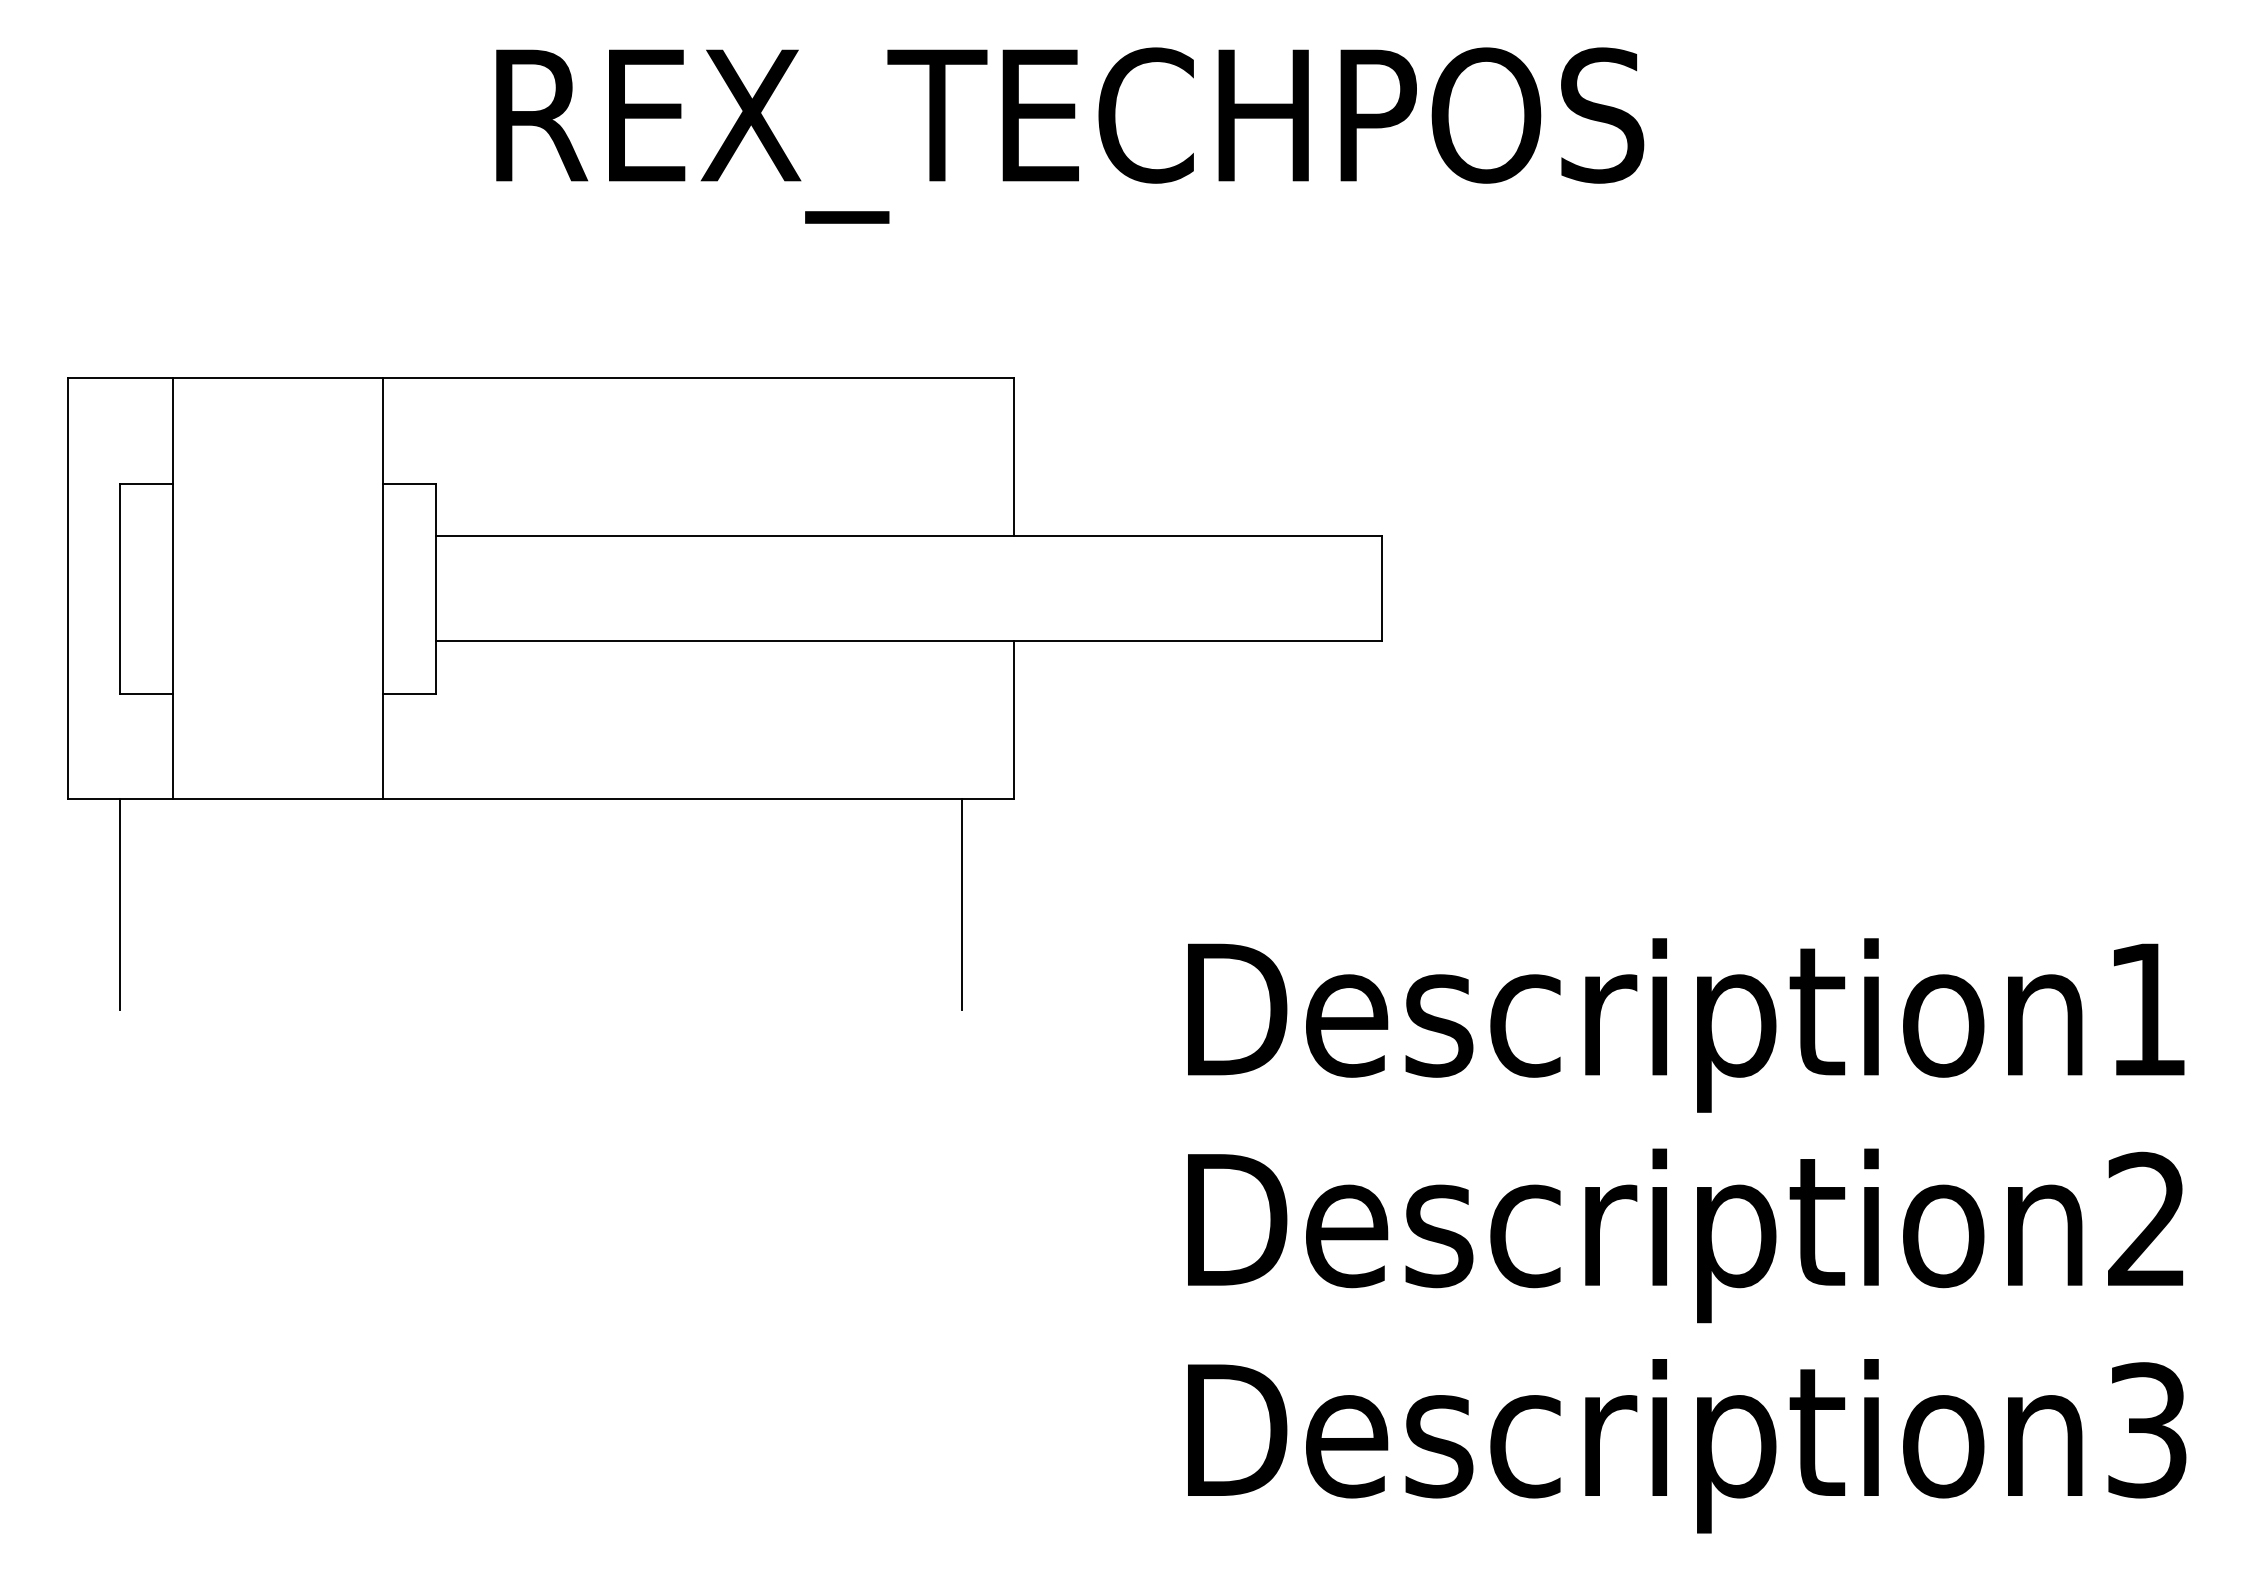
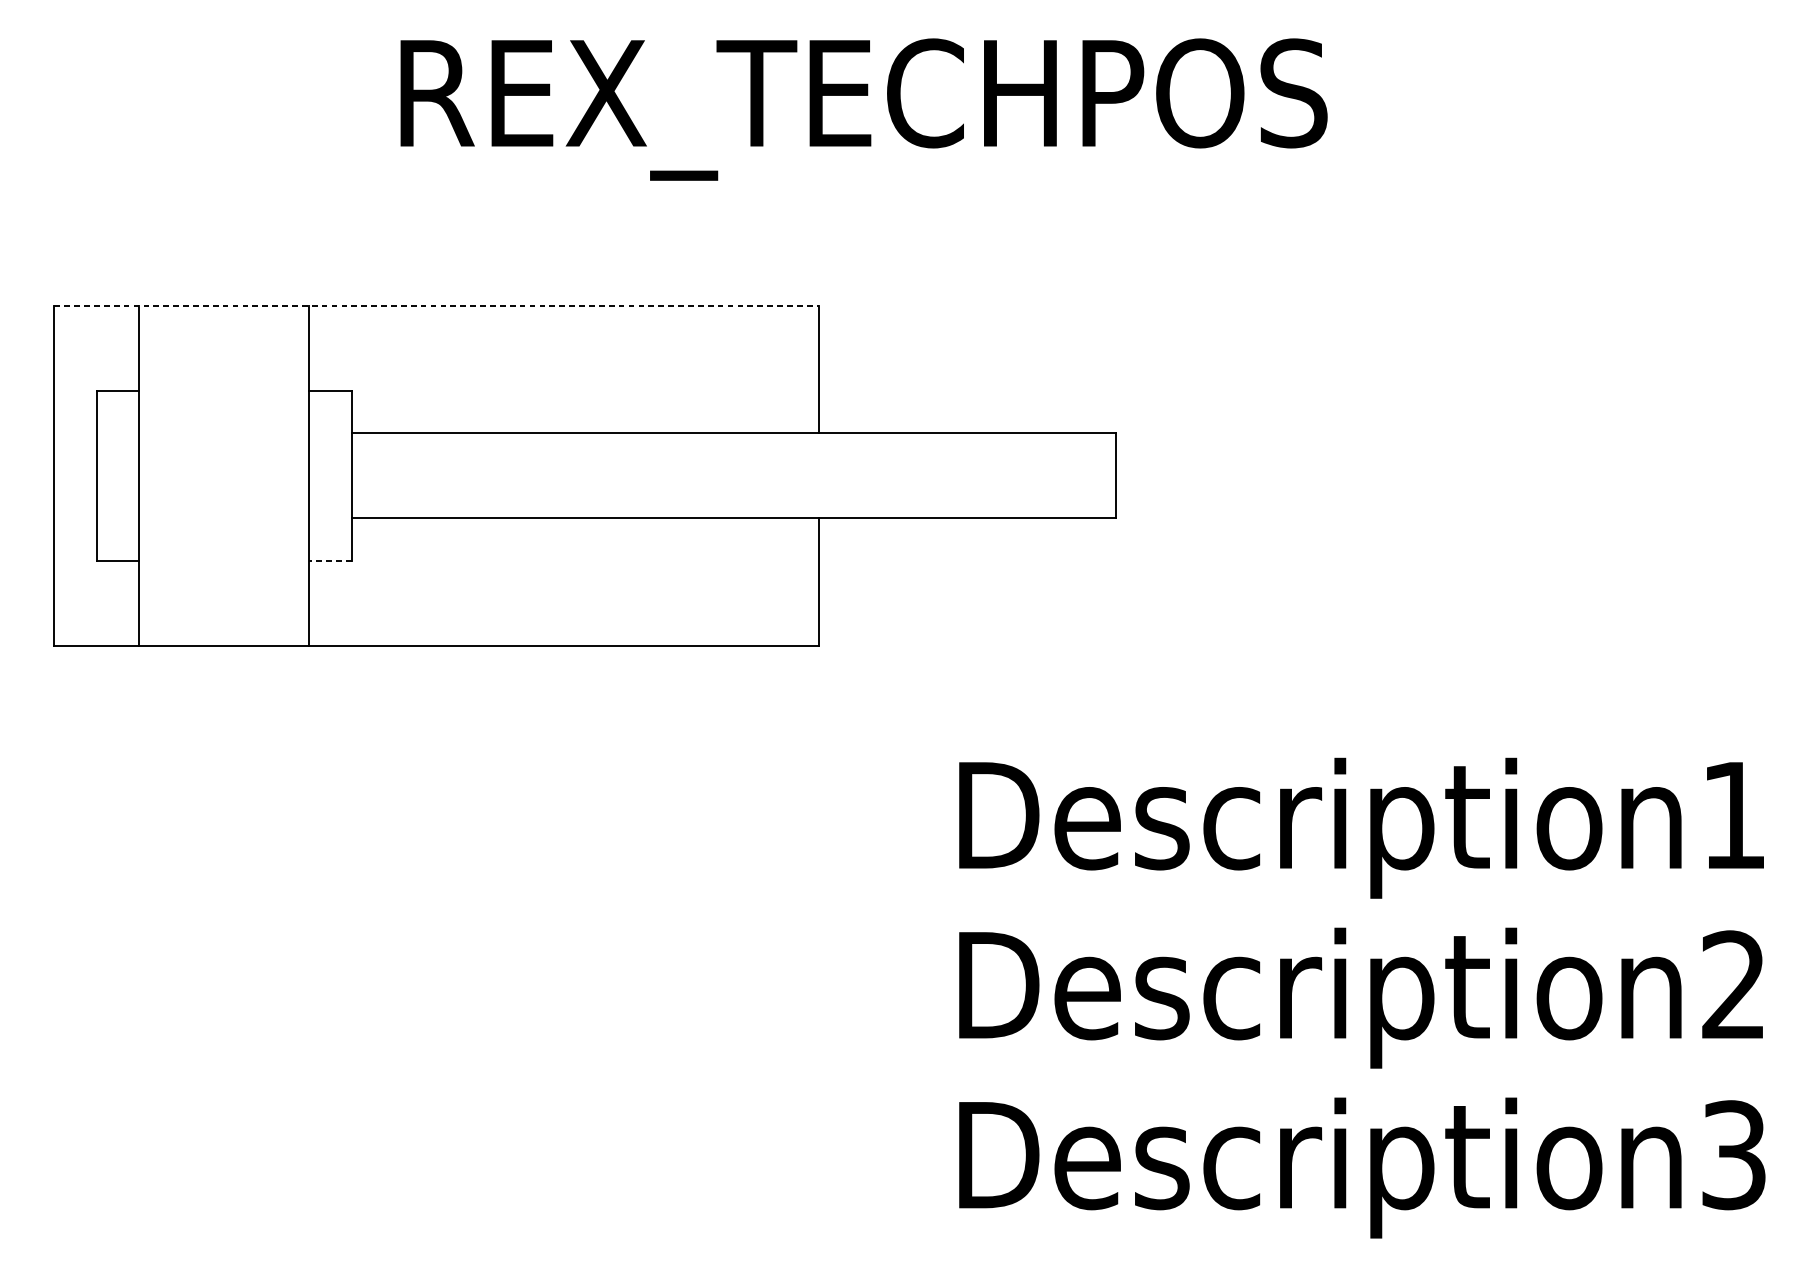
line: (541, 378) -> (437, 305), solid -> dashed
line: (408, 694) -> (329, 560), solid -> dashed
line: (120, 904) -> (97, 730), removed
line: (961, 904) -> (776, 730), removed

